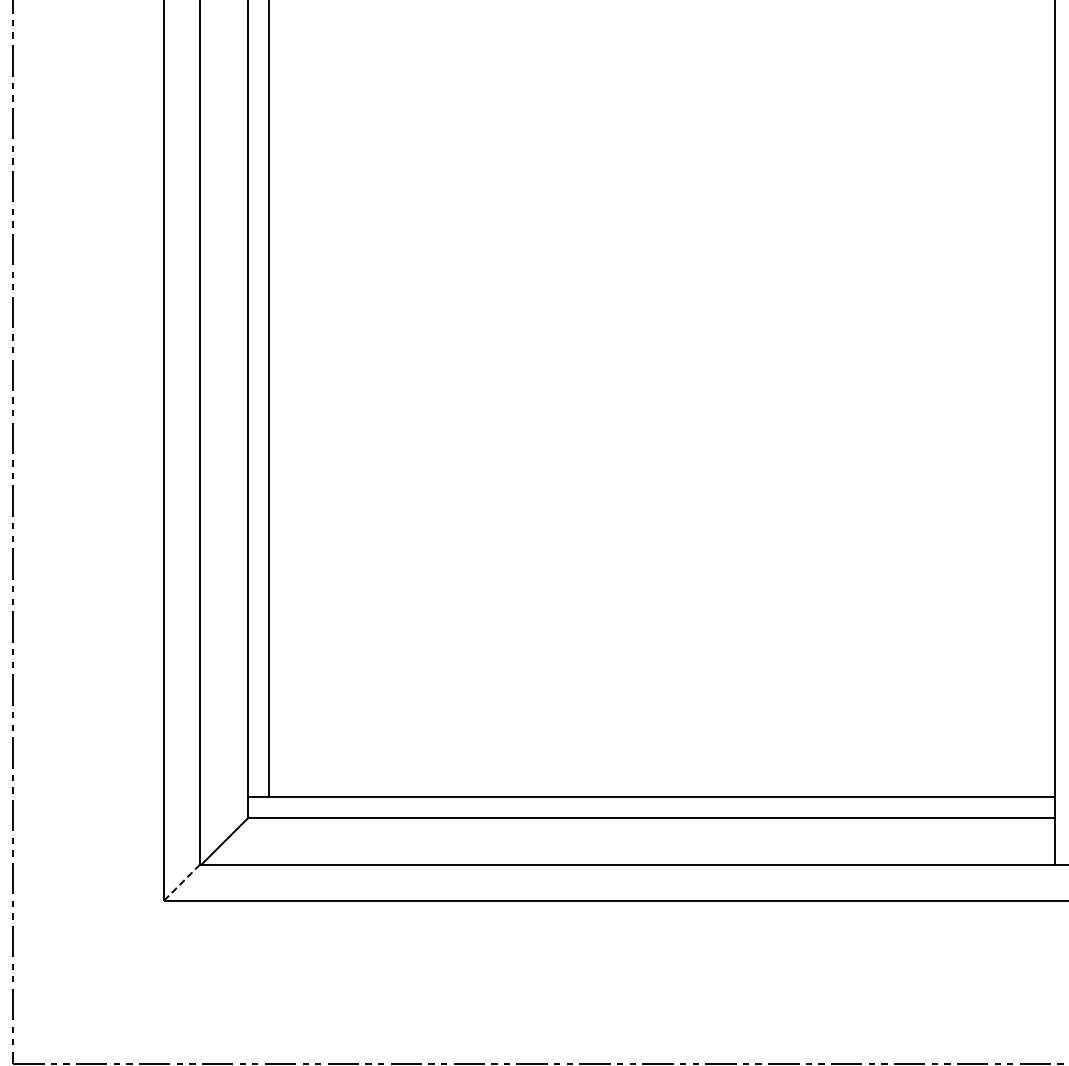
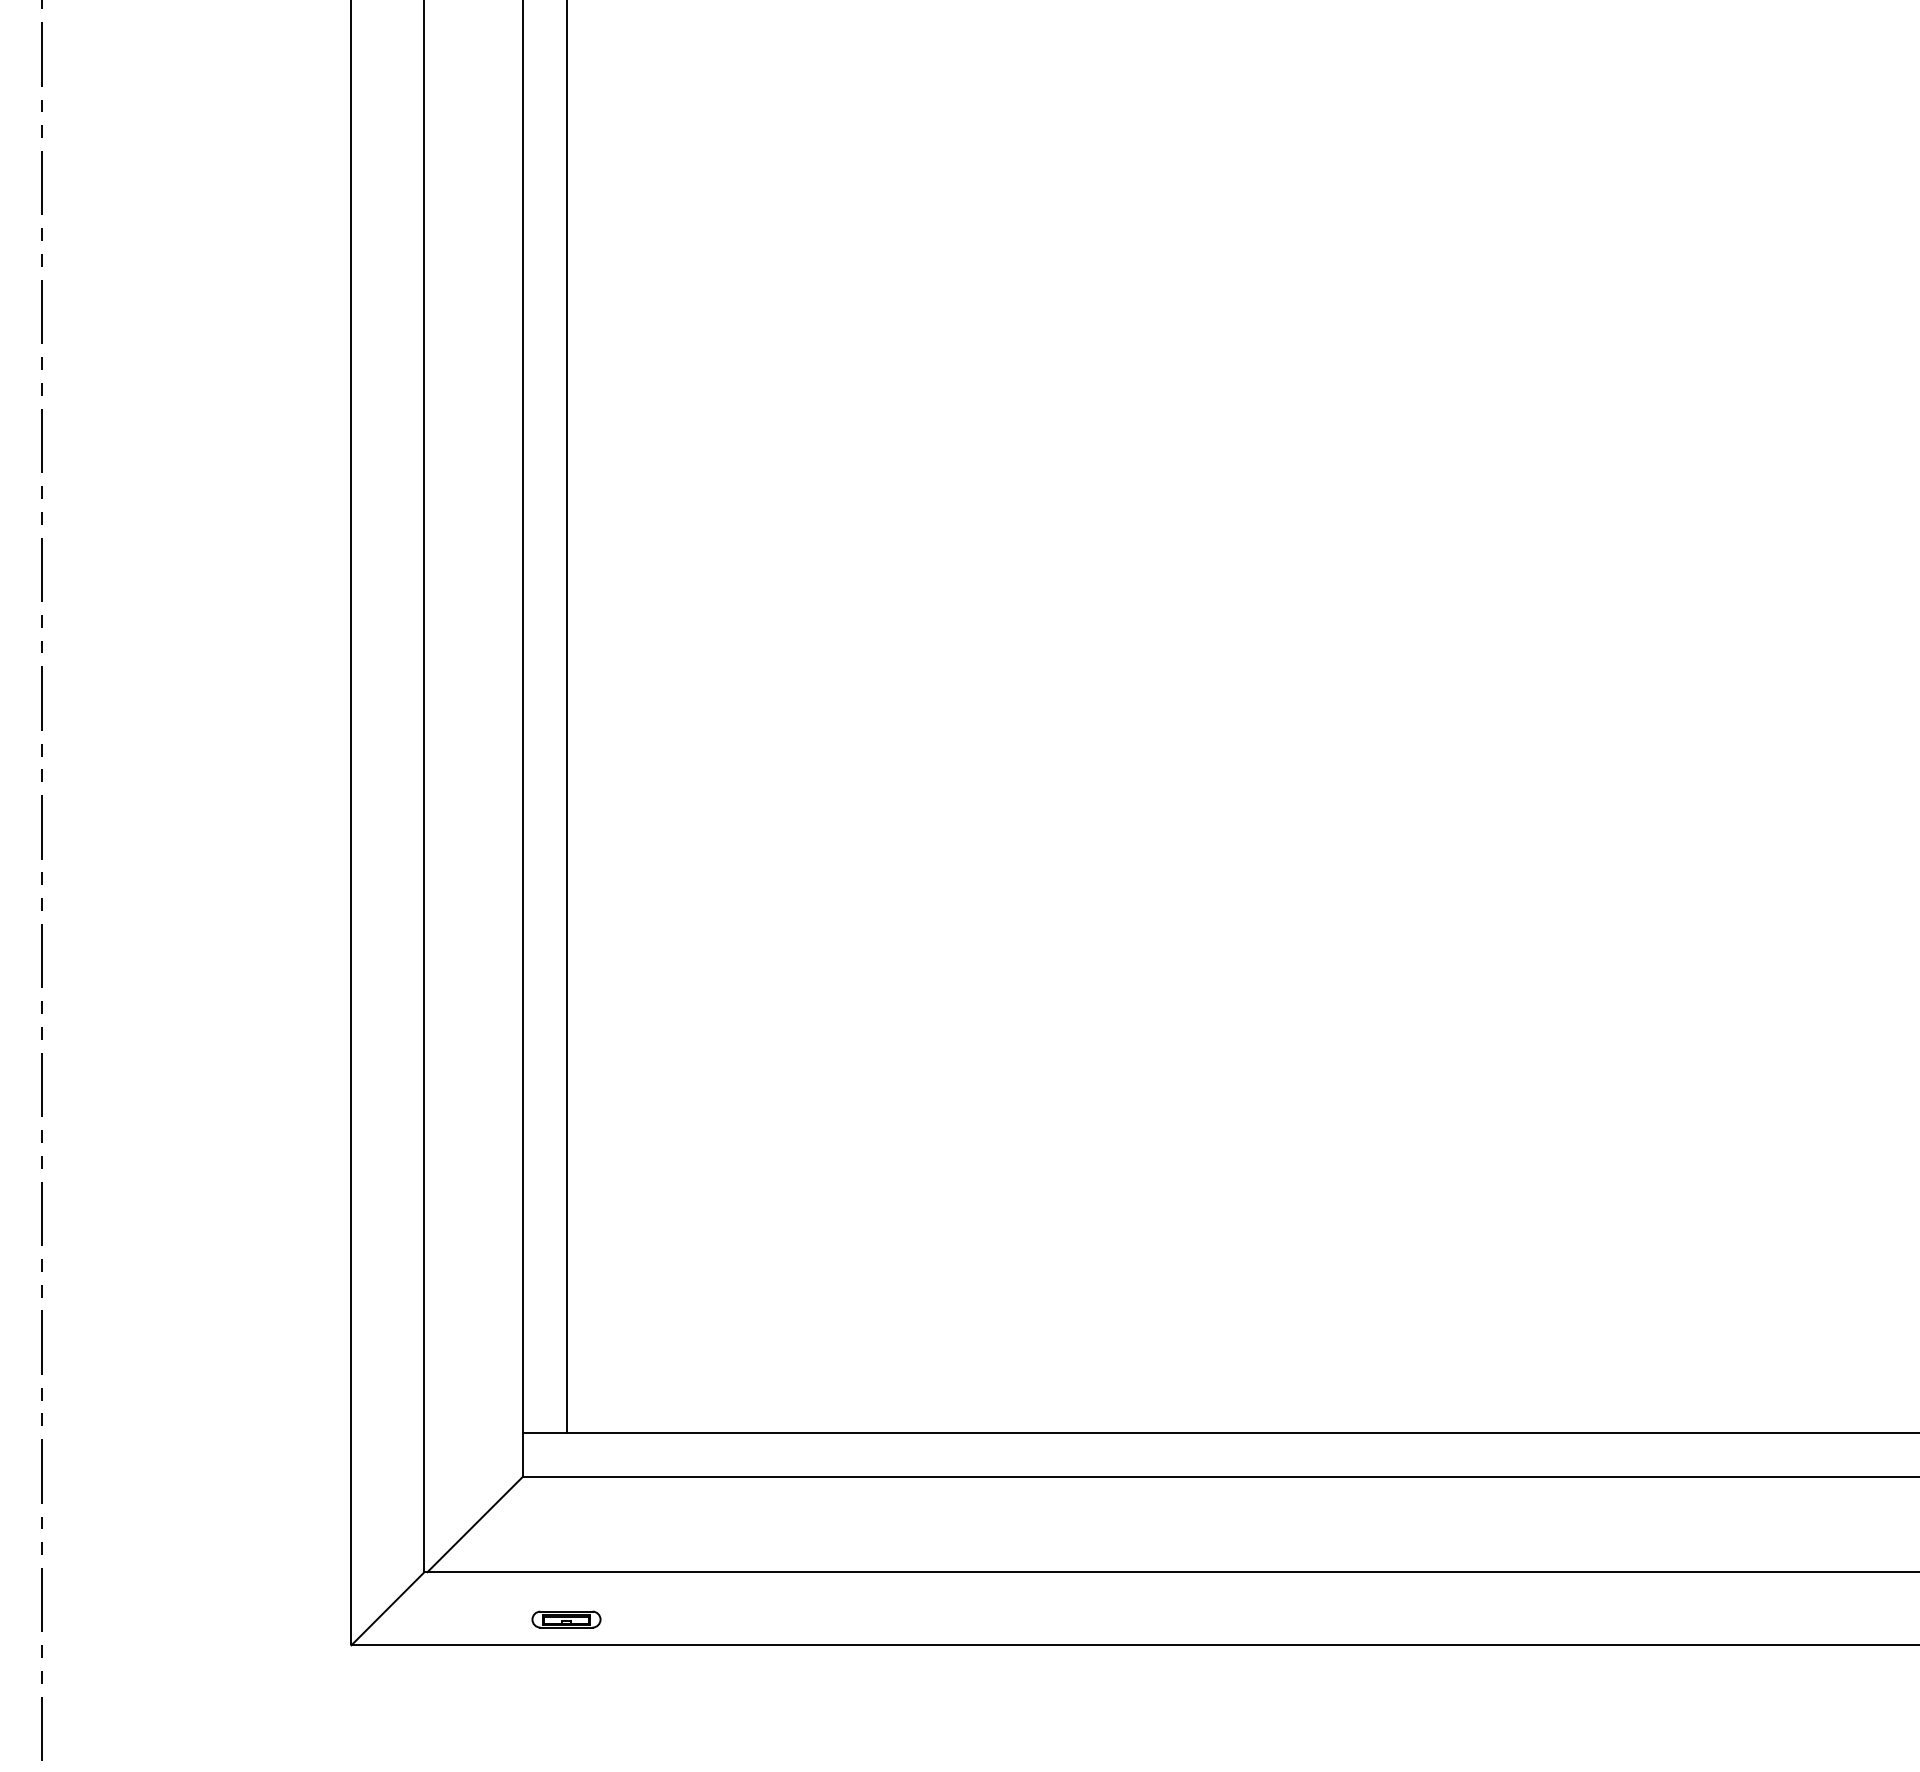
line: (182, 882) -> (389, 1608), dashed -> solid
part: (268, 887) -> (565, 1618), added

